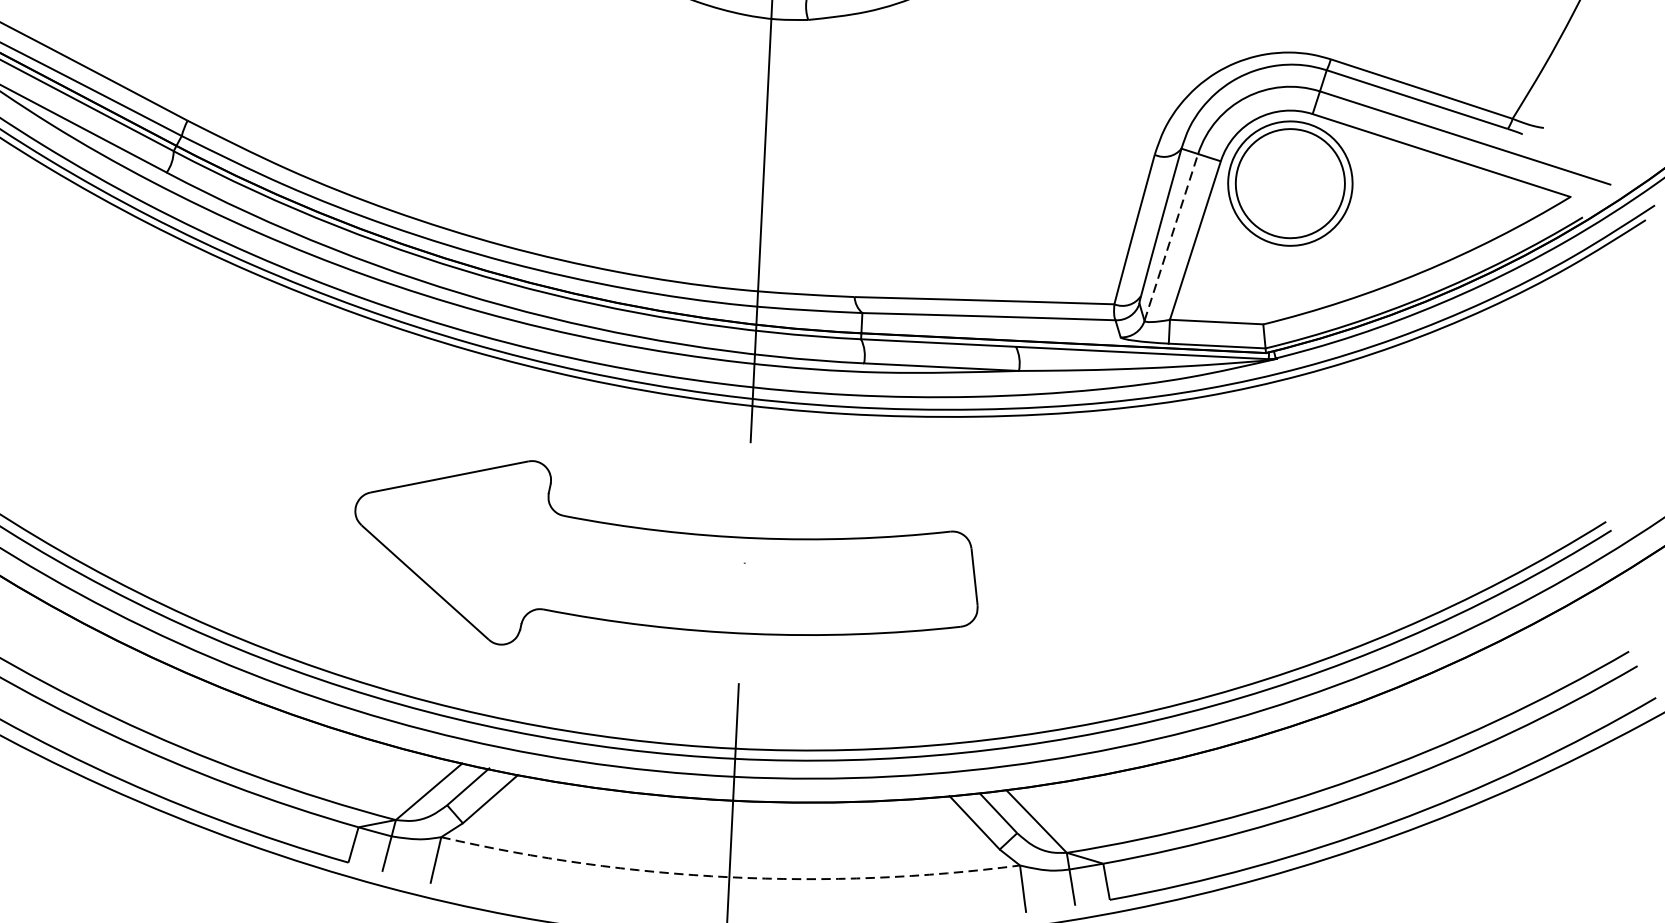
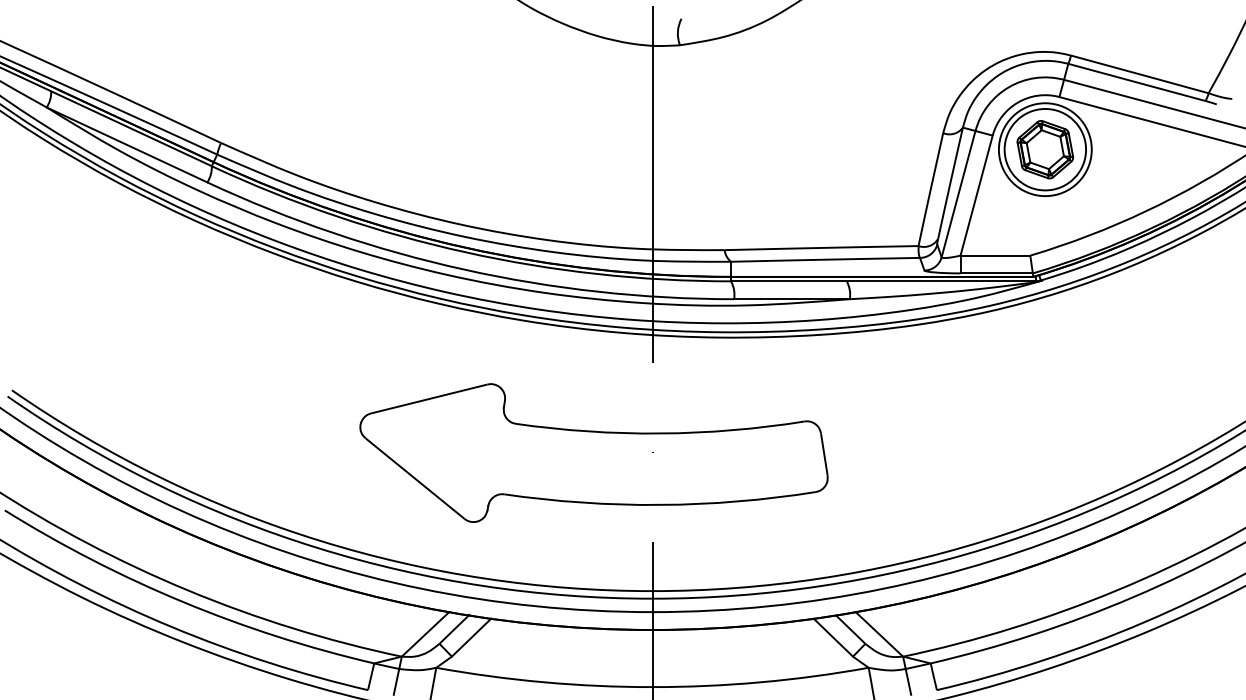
part: (1290, 183) -> (1045, 149), added
line: (1171, 236) -> (958, 193), dashed -> solid
arc: (729, 877) -> (652, 687), dashed -> solid

